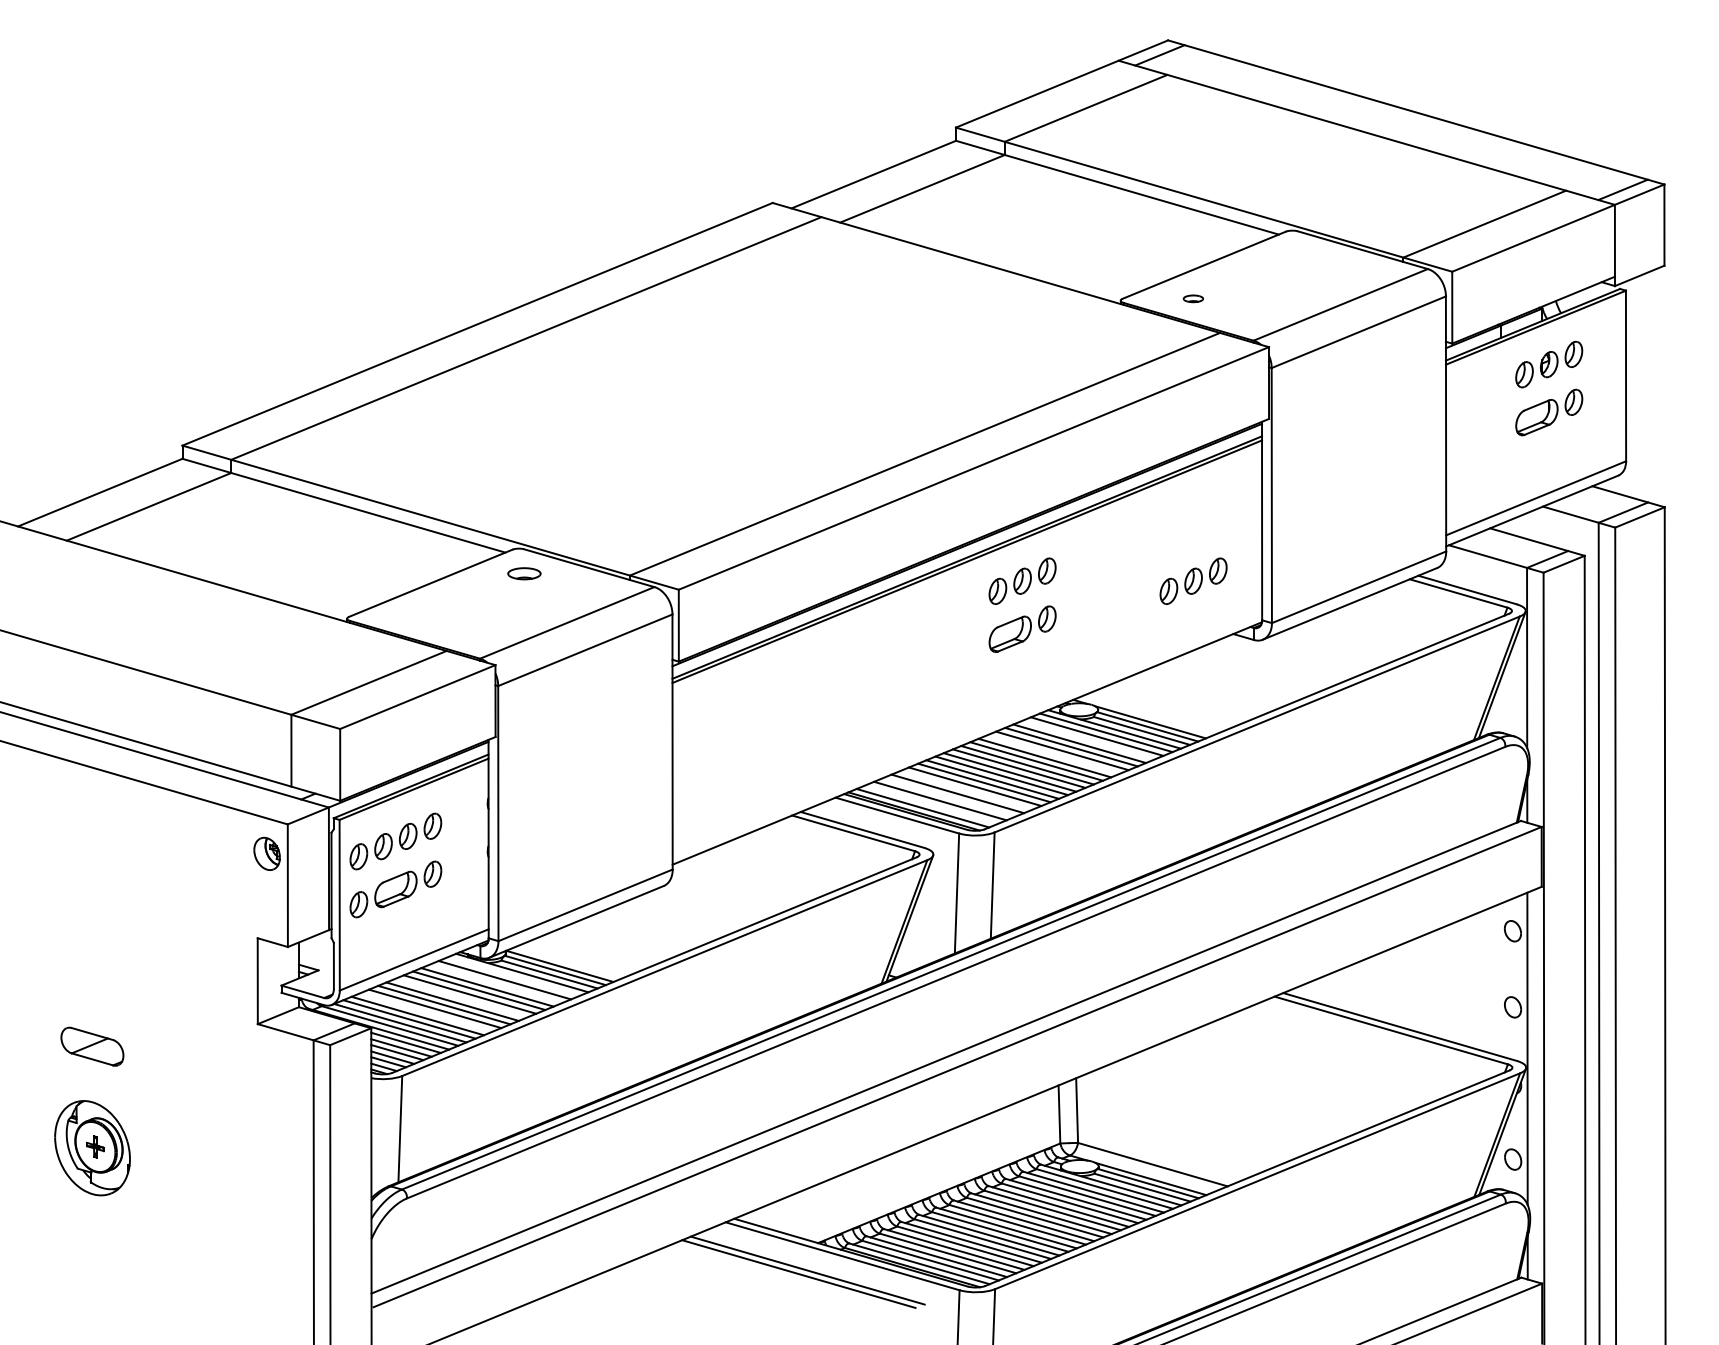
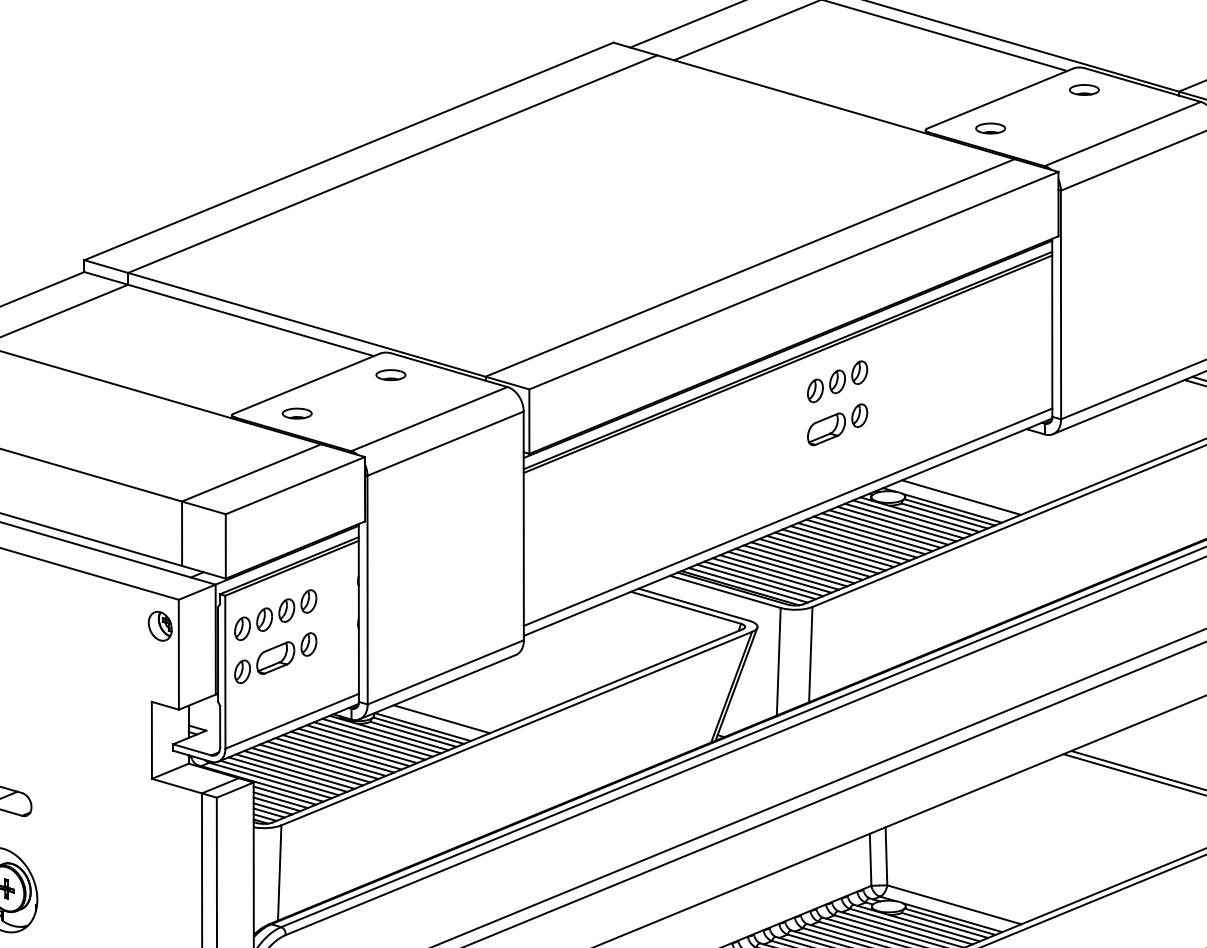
part: (1297, 255) -> (1084, 89), added
part: (1193, 298) -> (990, 128), size x1.67
part: (1193, 580) -> (990, 381), removed
part: (419, 616) -> (296, 413), added
line: (1160, 710) -> (961, 497), added
line: (967, 732) -> (788, 517), added
line: (1088, 739) -> (896, 523), added
line: (1053, 754) -> (865, 537), added
line: (966, 789) -> (787, 568), added
line: (949, 797) -> (772, 575), added
line: (931, 804) -> (755, 581), added
line: (580, 957) -> (441, 719), added
line: (513, 976) -> (381, 736), added
line: (496, 983) -> (365, 742), added
line: (461, 997) -> (334, 754), added
line: (426, 1012) -> (303, 768), added

